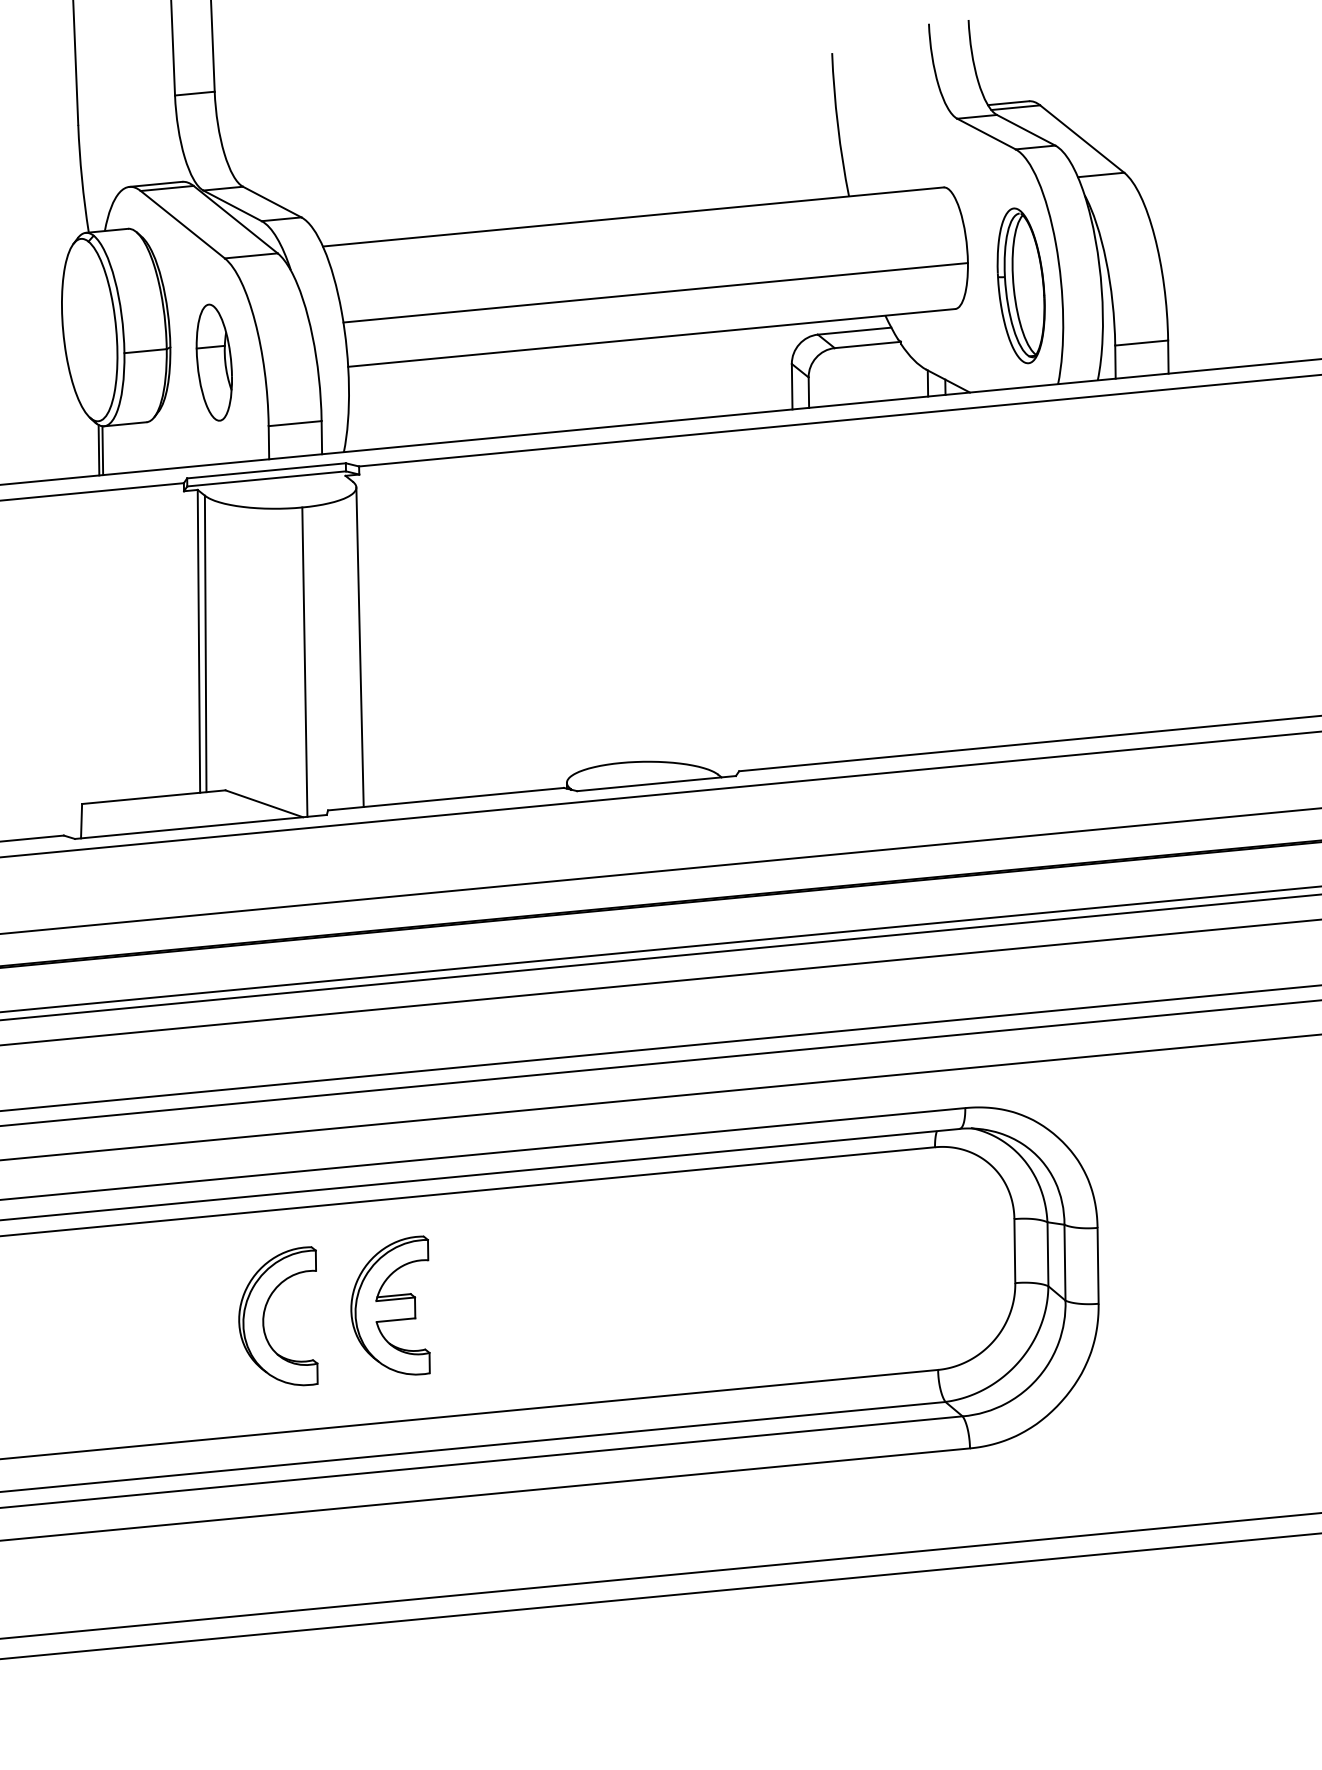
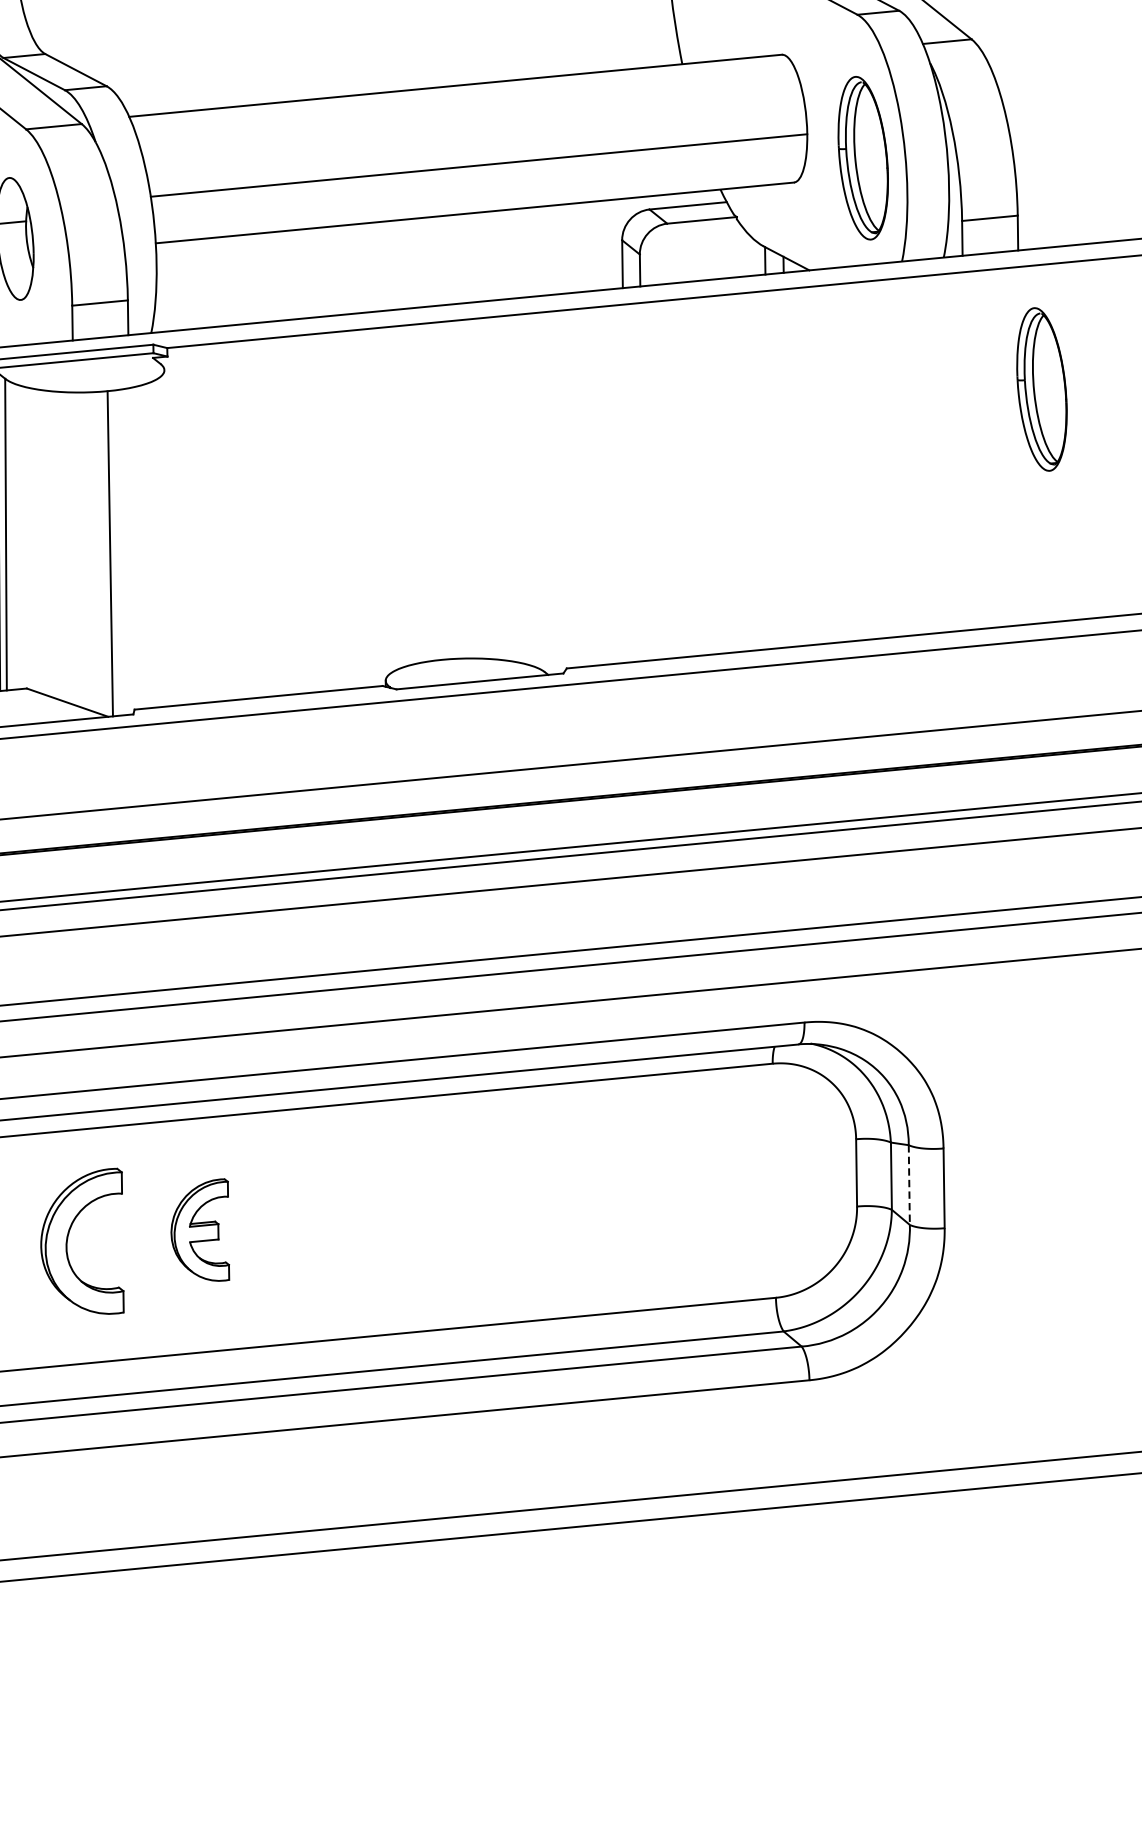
part: (1190, 505) -> (1041, 389), added
line: (359, 647) -> (167, 538), removed
line: (1064, 1262) -> (908, 1184), solid -> dashed
part: (390, 1305) -> (200, 1230), size x0.7

